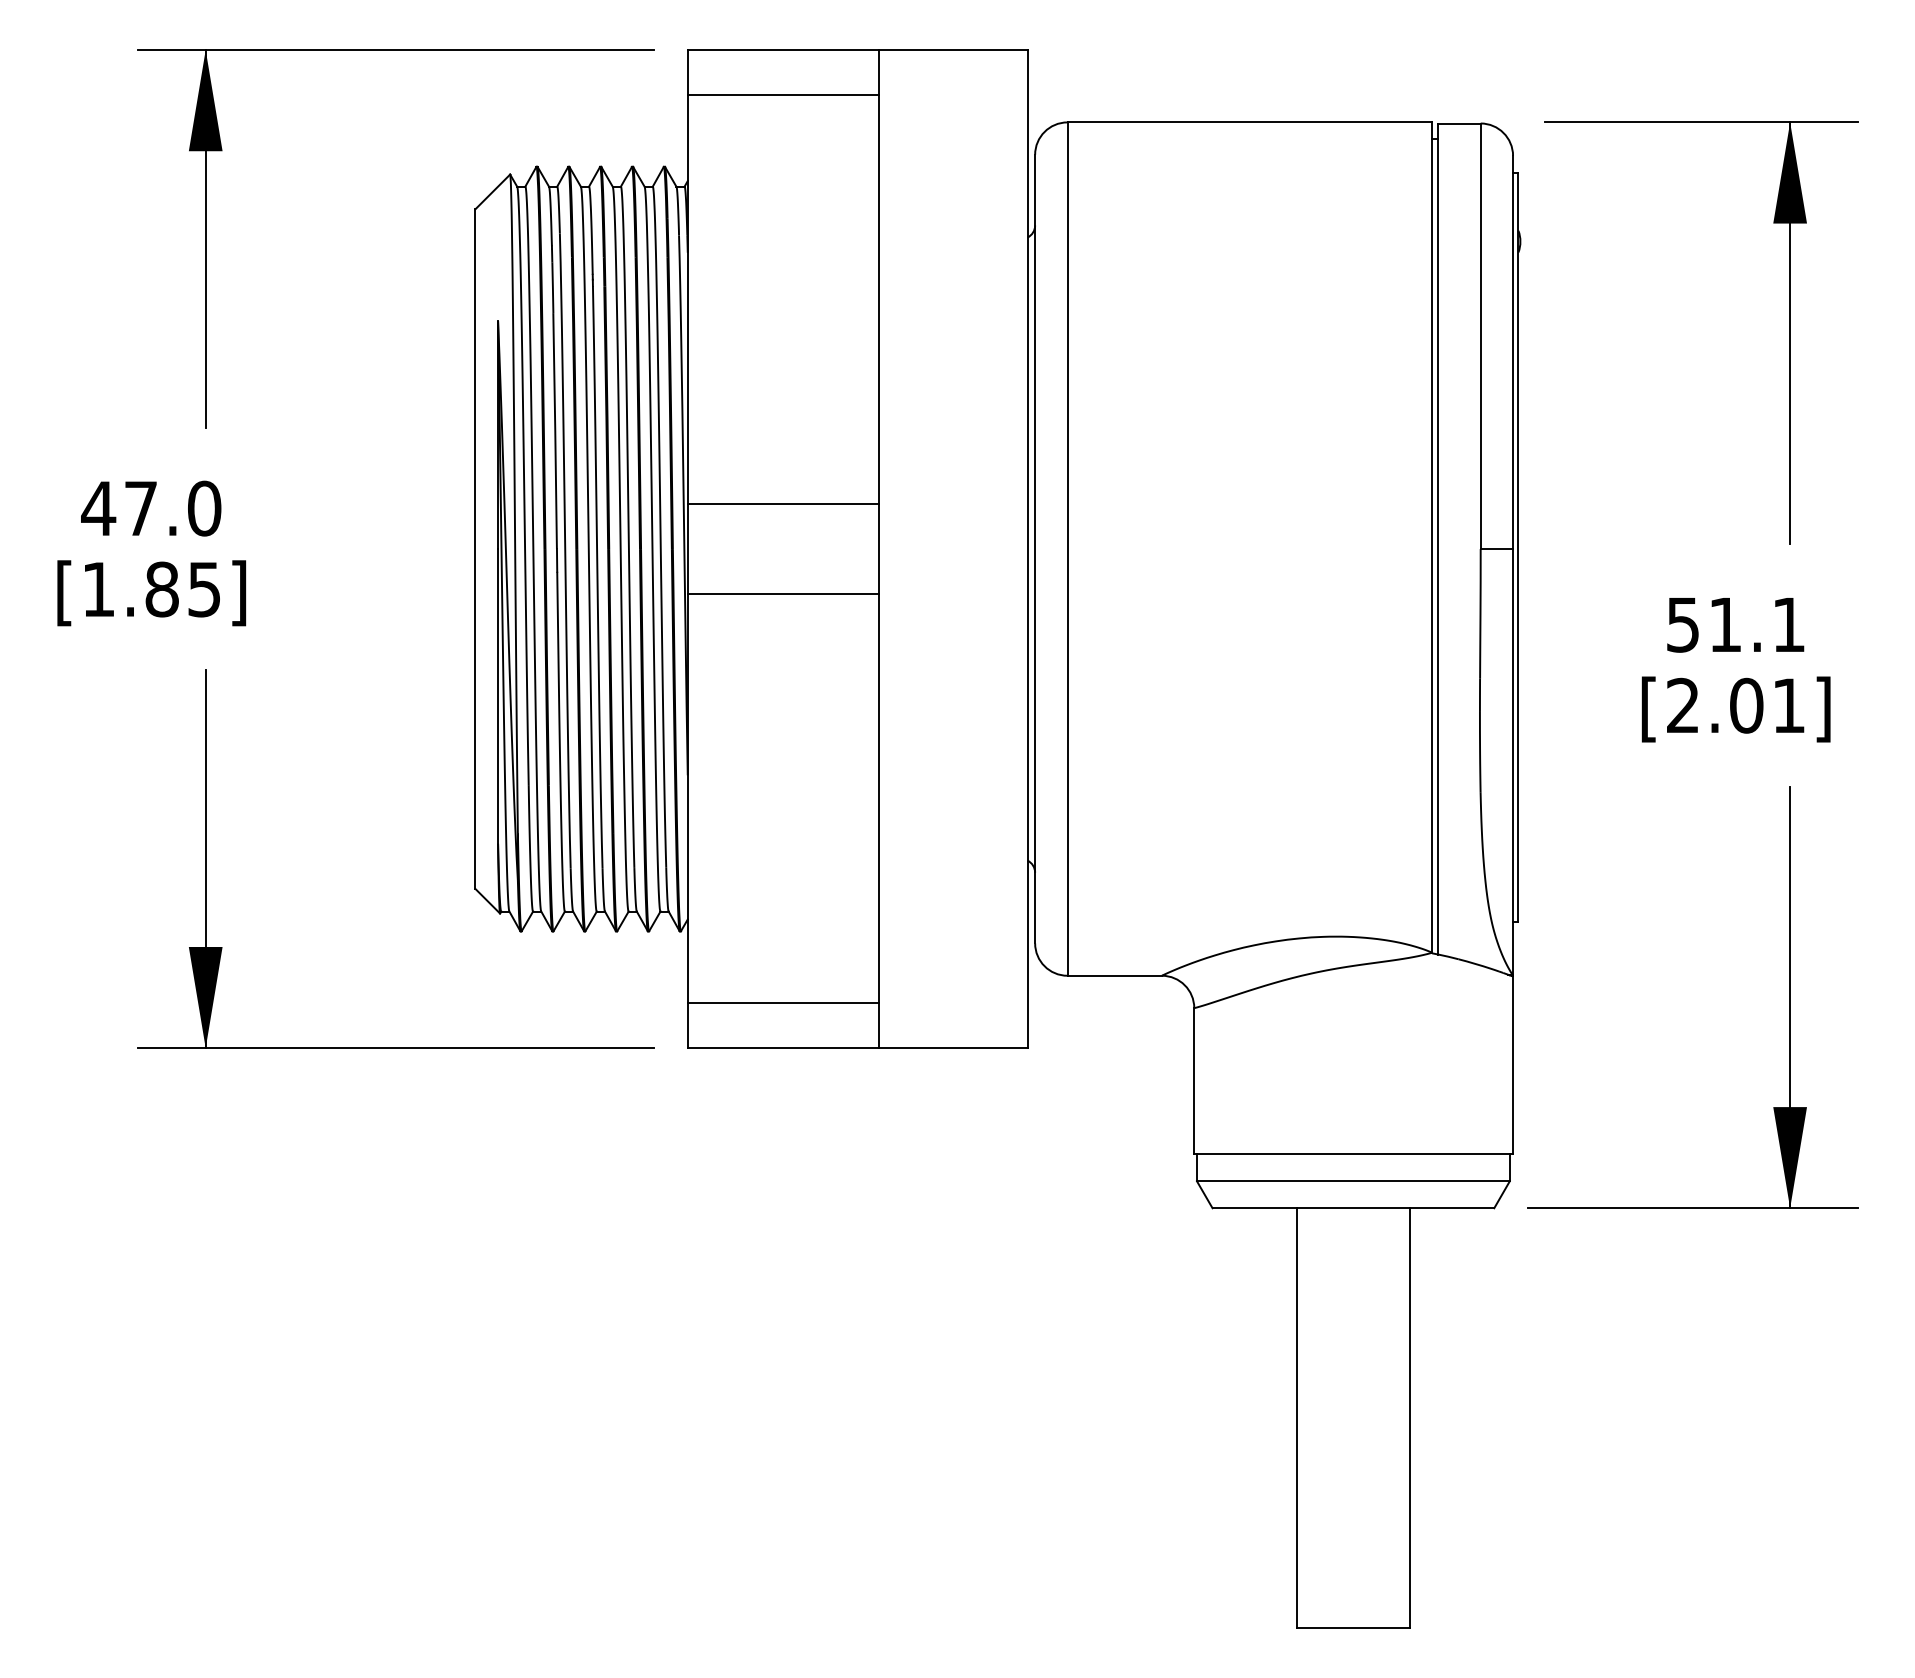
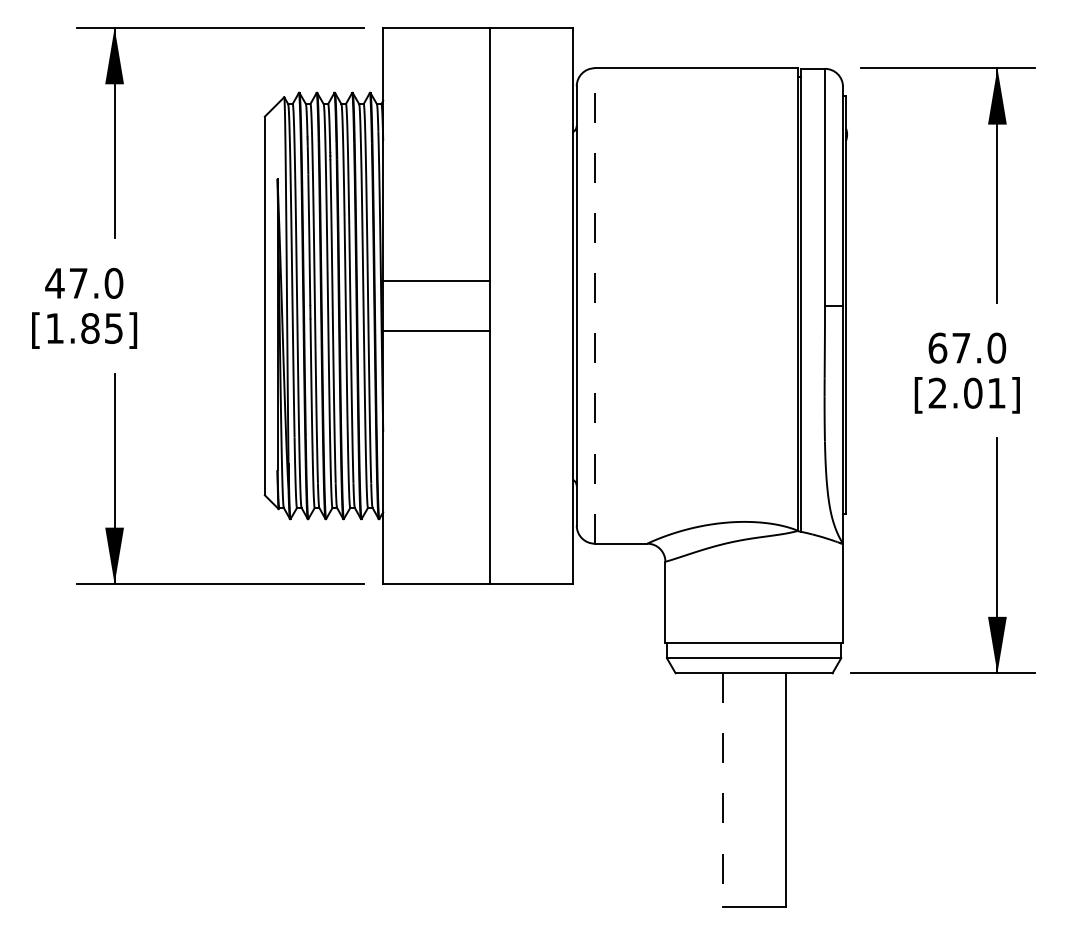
line: (783, 94) -> (436, 52), removed
line: (1066, 548) -> (594, 305), solid -> dashed
text: (1736, 623) -> (967, 347), 51.1 -> 67.0
line: (783, 1002) -> (436, 558), removed
line: (1296, 1418) -> (722, 790), solid -> dashed

